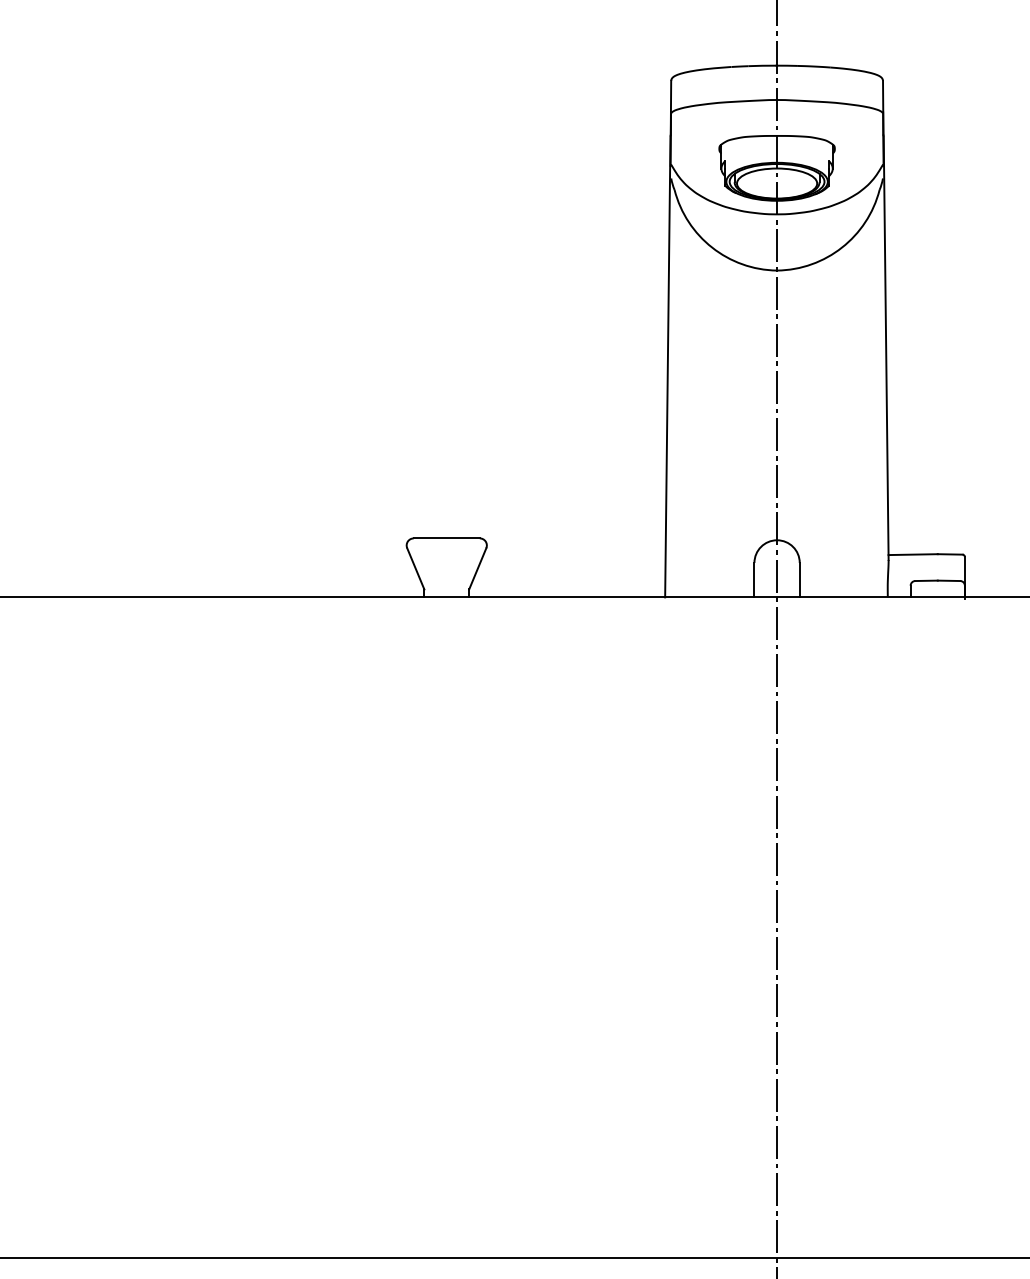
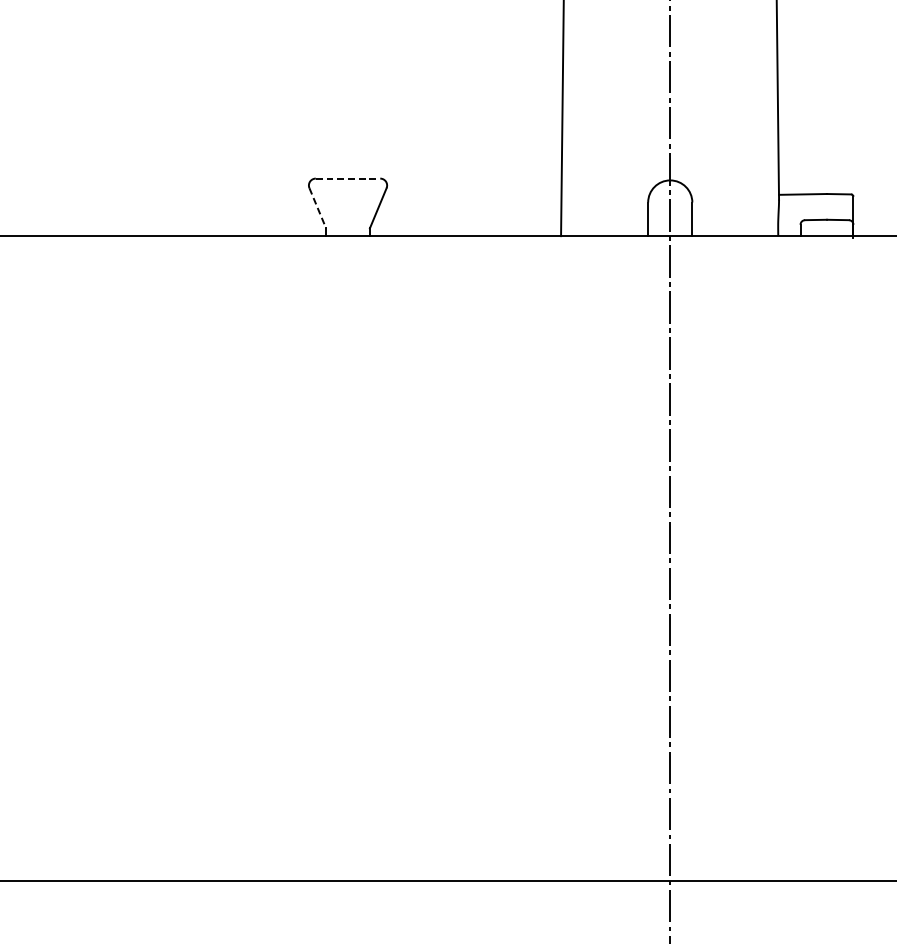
line: (447, 538) -> (348, 178), solid -> dashed
line: (415, 569) -> (317, 208), solid -> dashed

